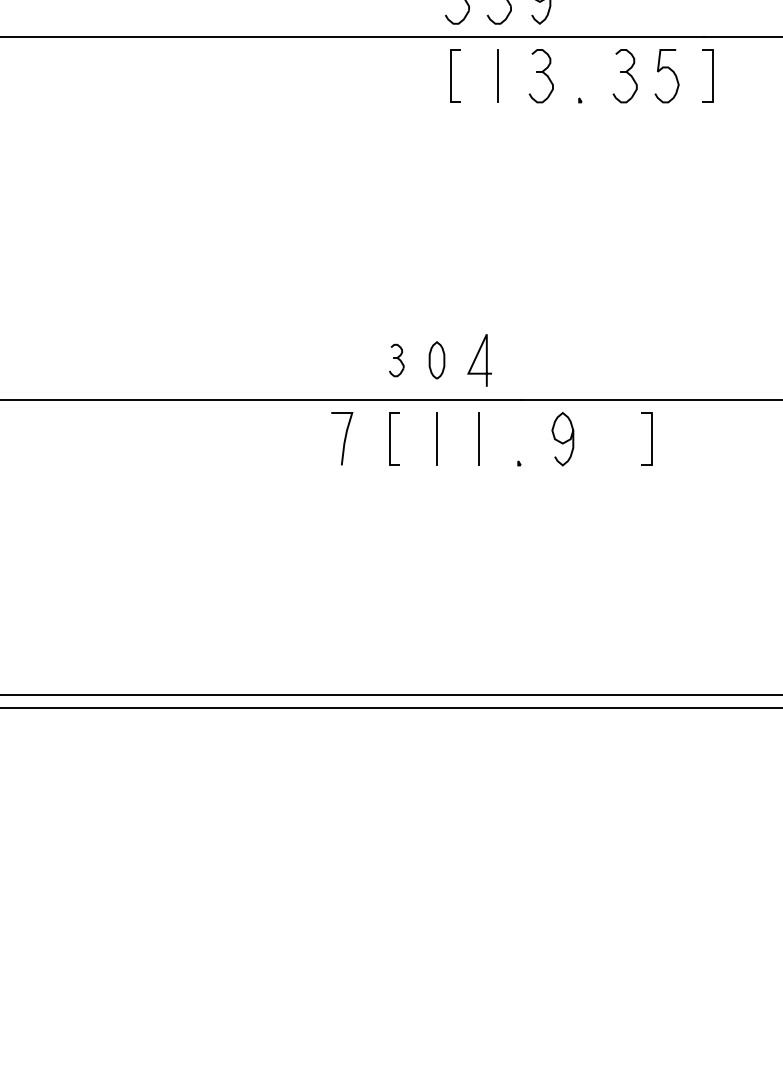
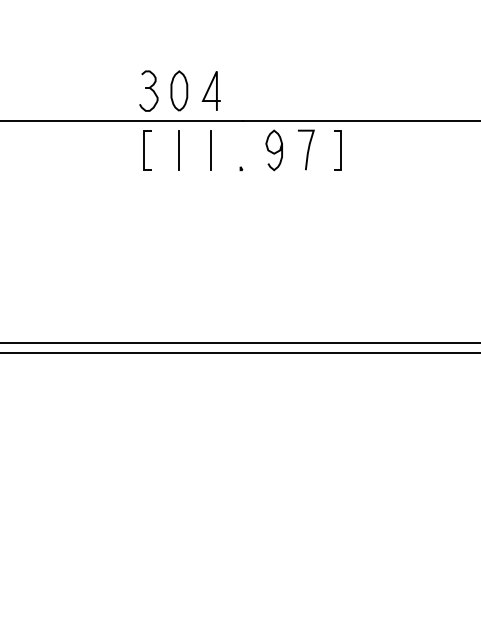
part: (396, 360) -> (148, 91), size x1.67
part: (436, 360) -> (178, 91), size x1.43
curve: (344, 438) -> (307, 149), moved

